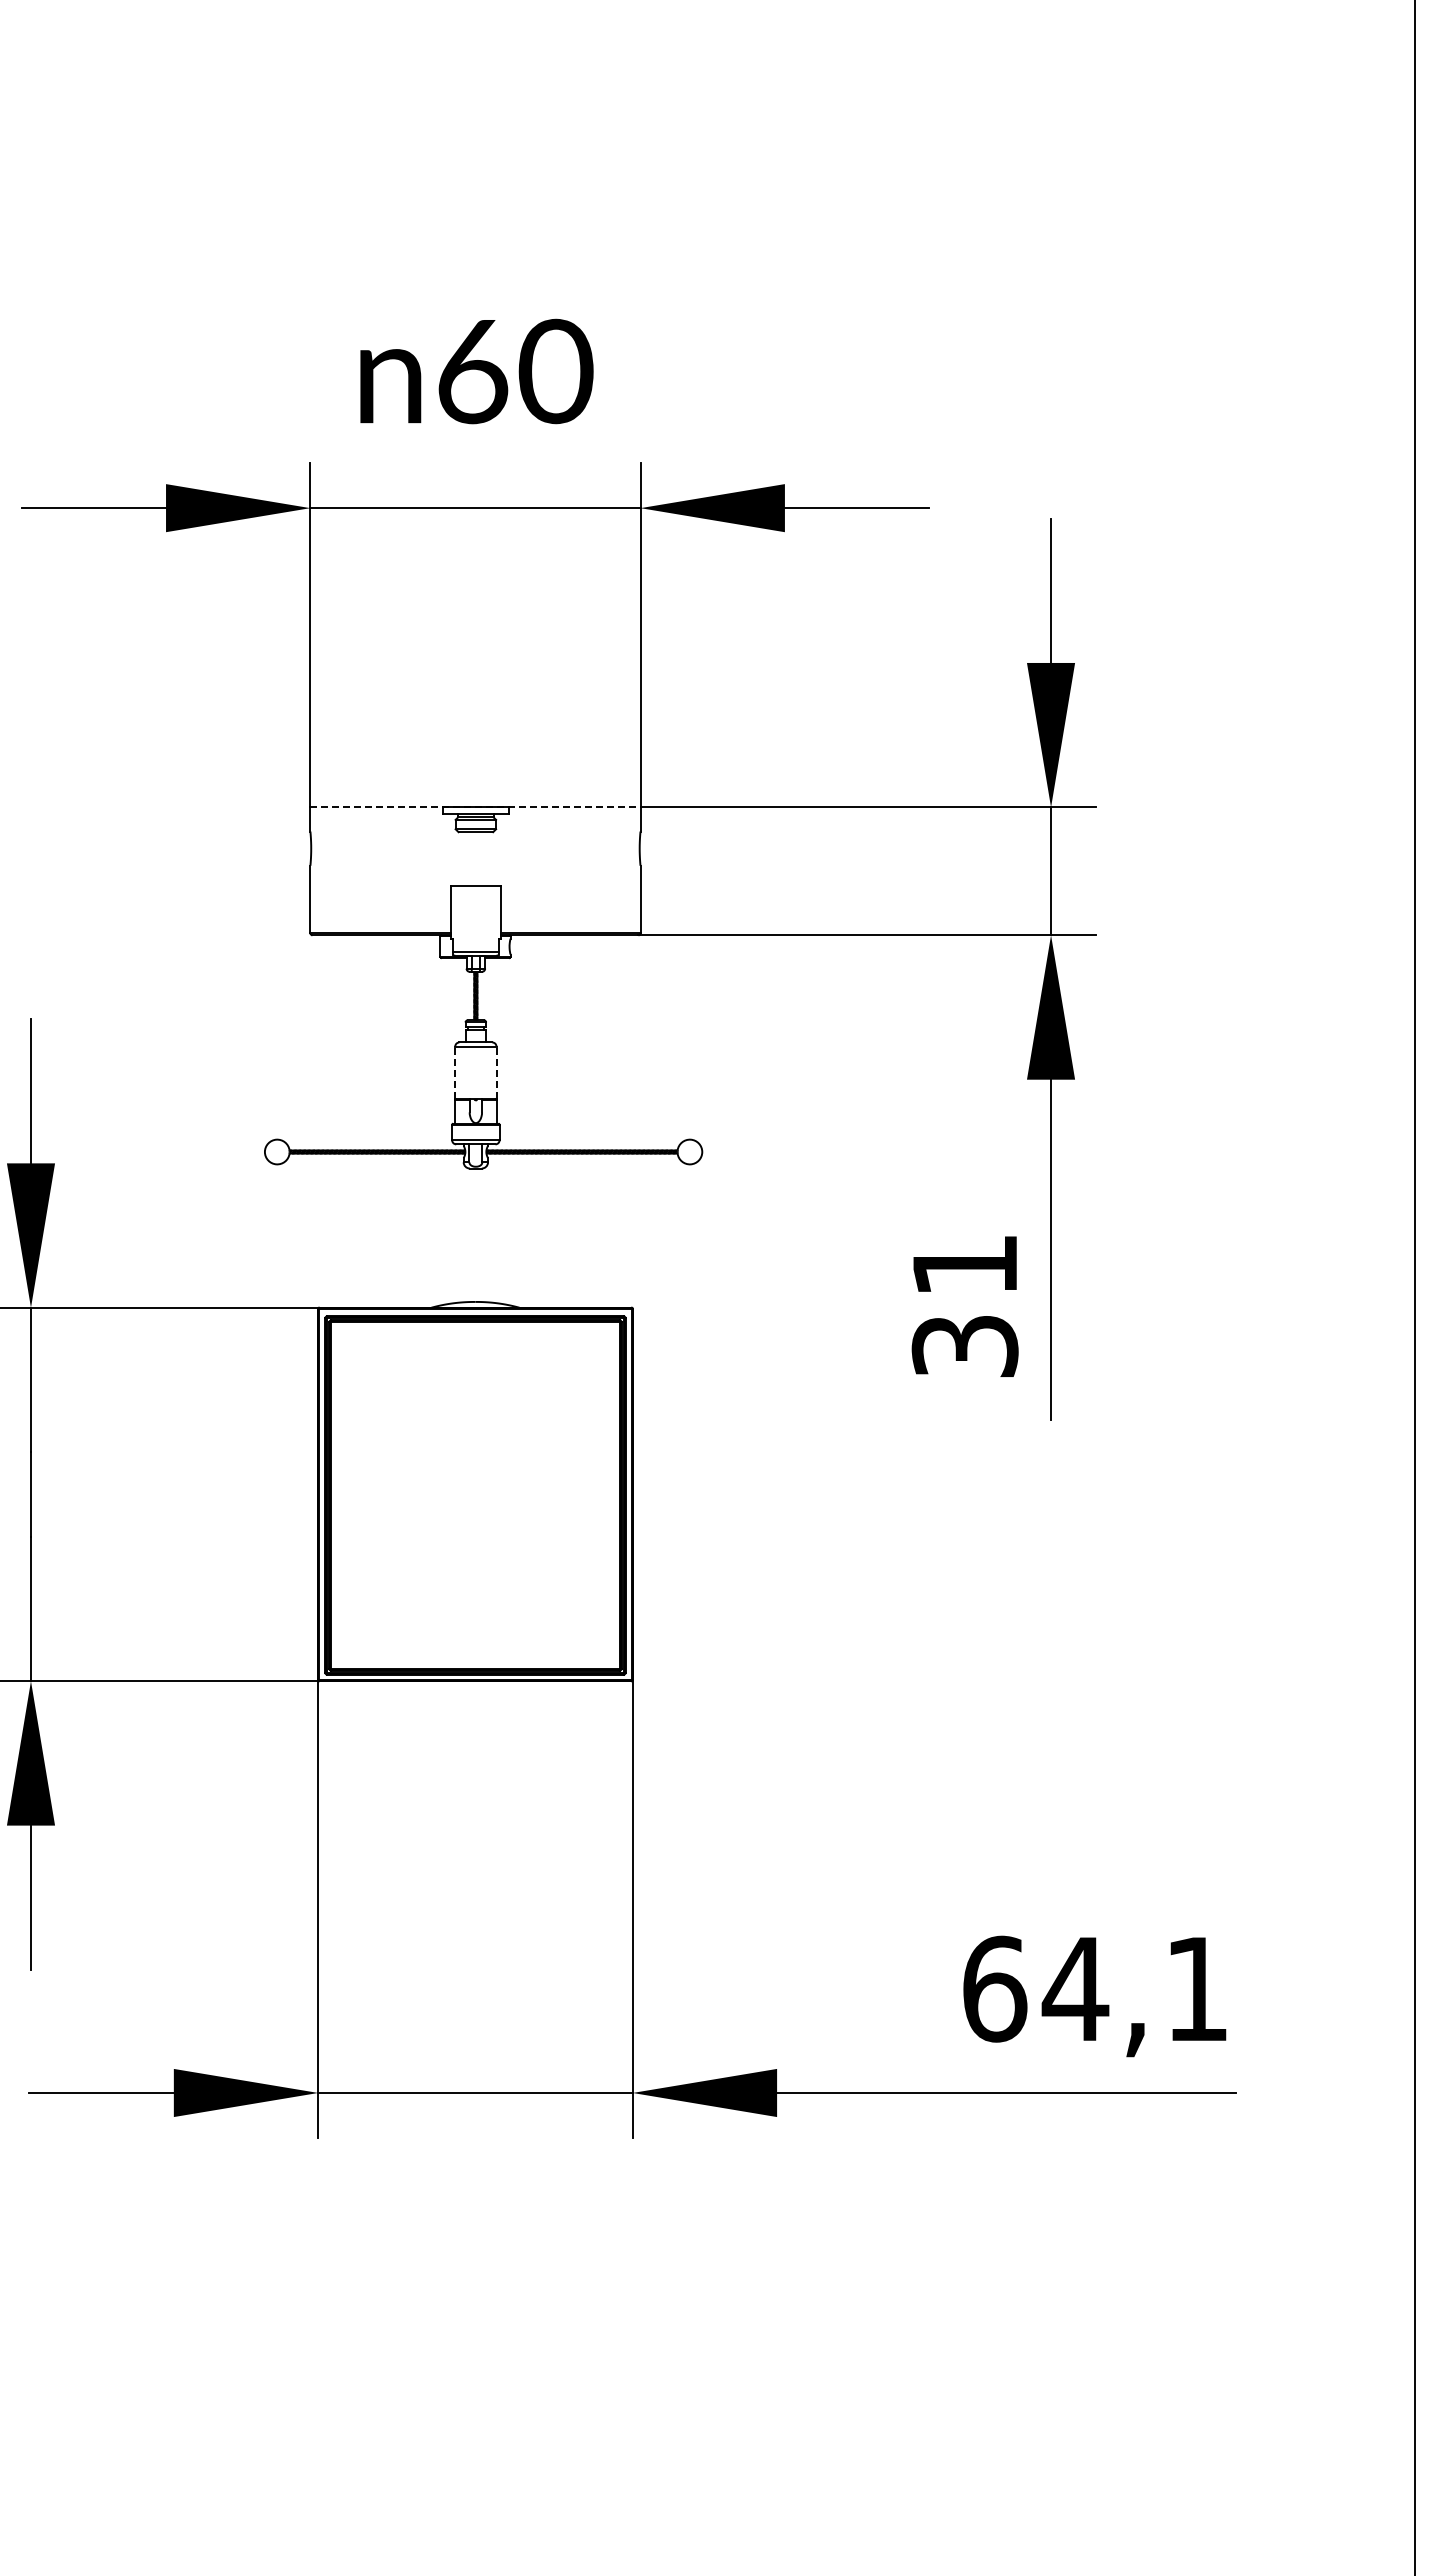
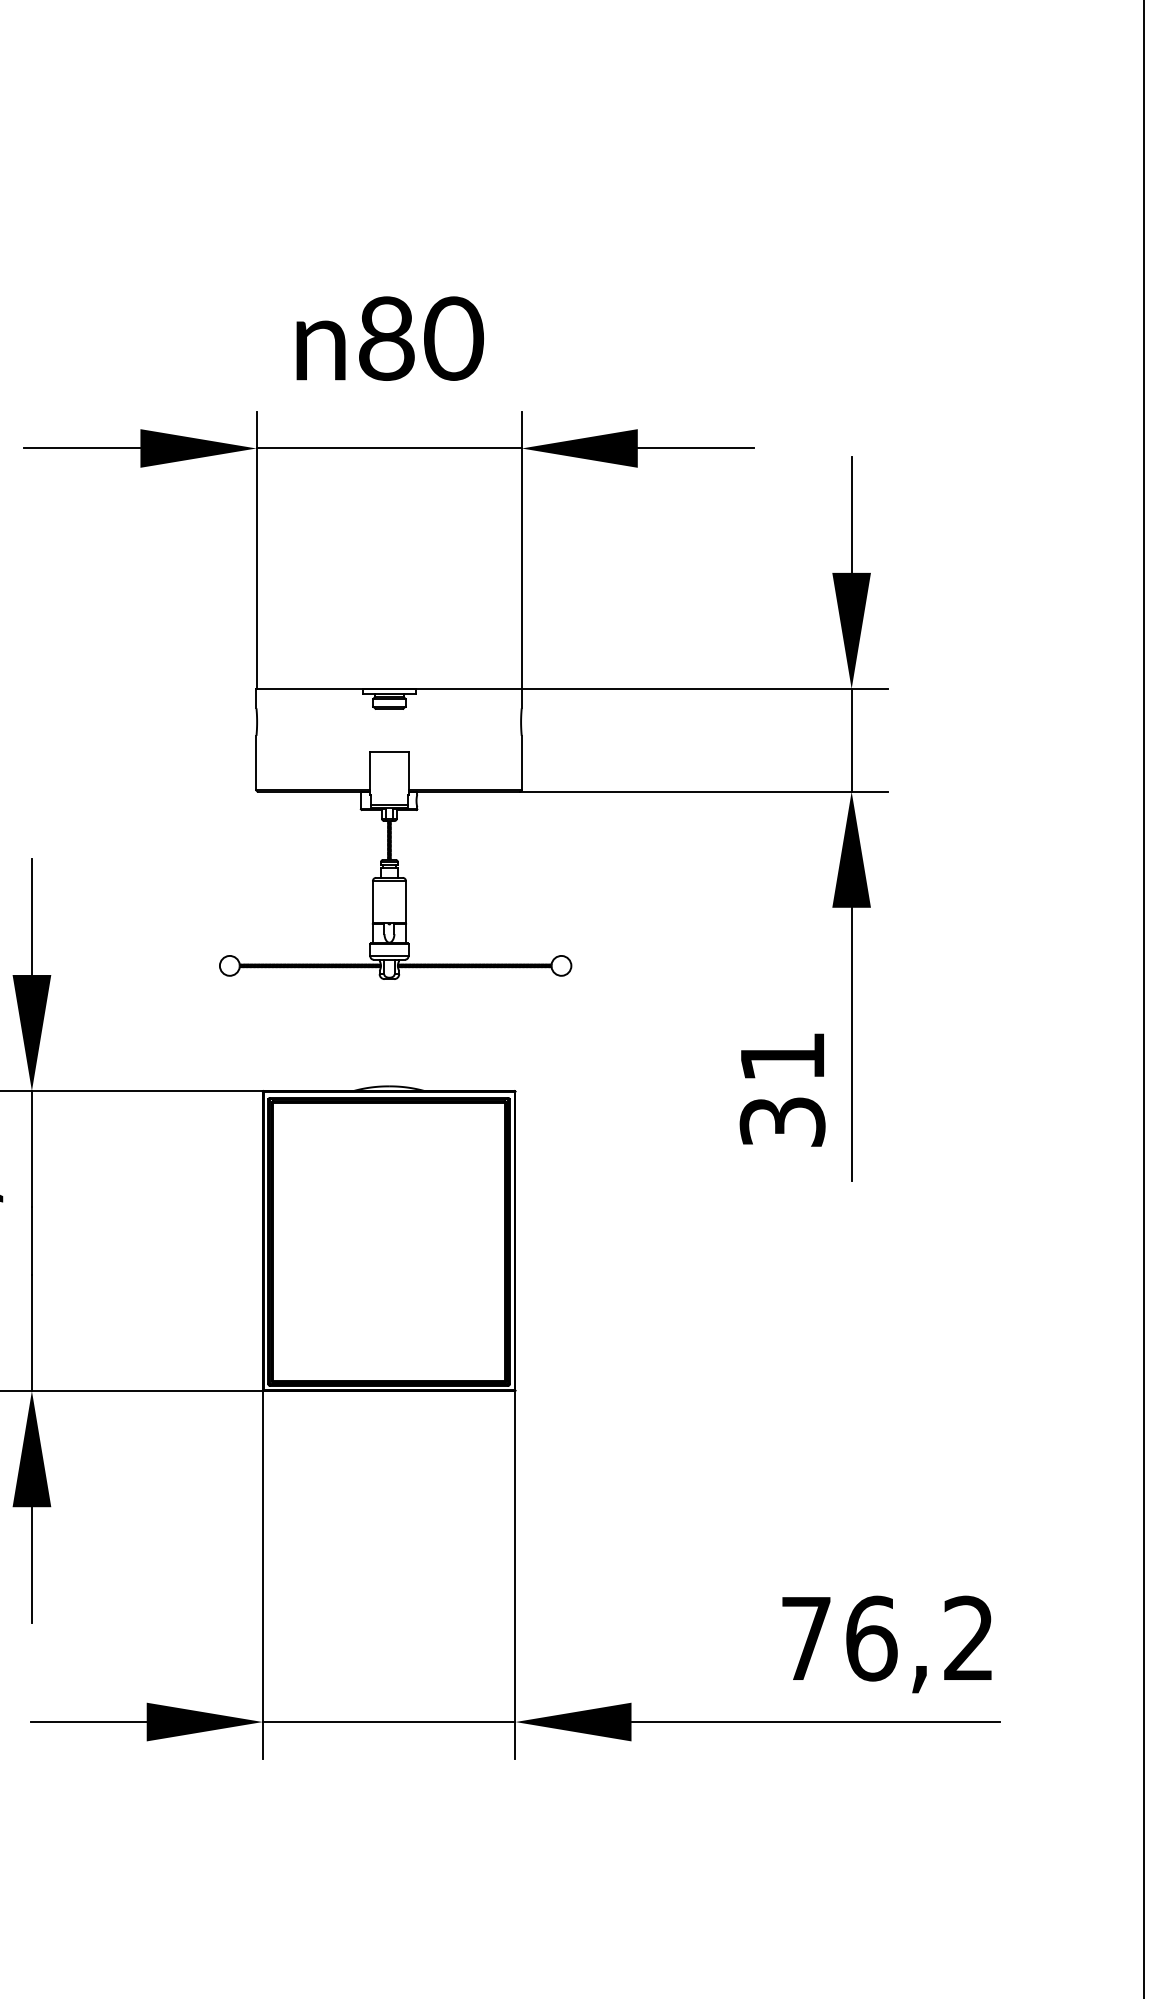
text: (473, 370) -> (387, 337), 60 -> 80
line: (475, 807) -> (389, 689), dashed -> solid
line: (455, 1072) -> (373, 901), dashed -> solid
line: (496, 1072) -> (406, 901), dashed -> solid
text: (1094, 1988) -> (886, 1638), 64,1 -> 76,2

